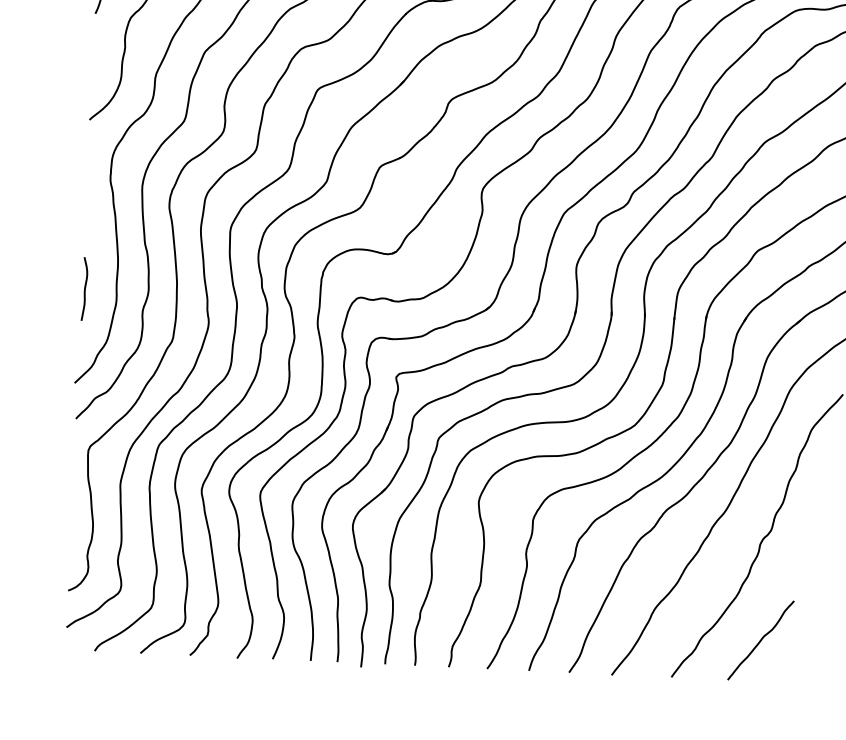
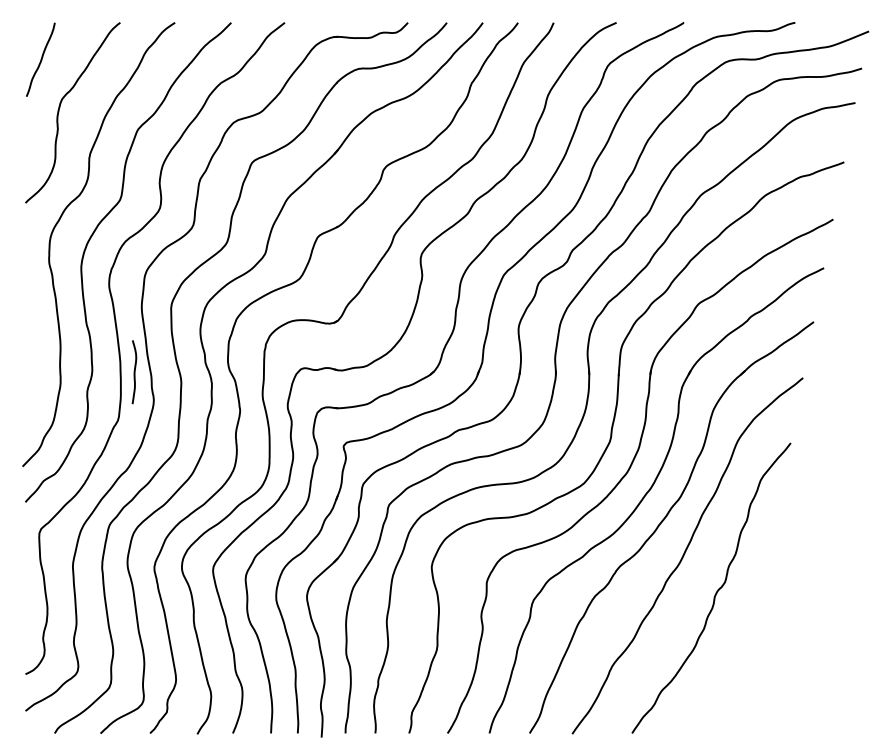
curve: (84, 289) -> (134, 372), moved
curve: (760, 640) -> (719, 692), removed

